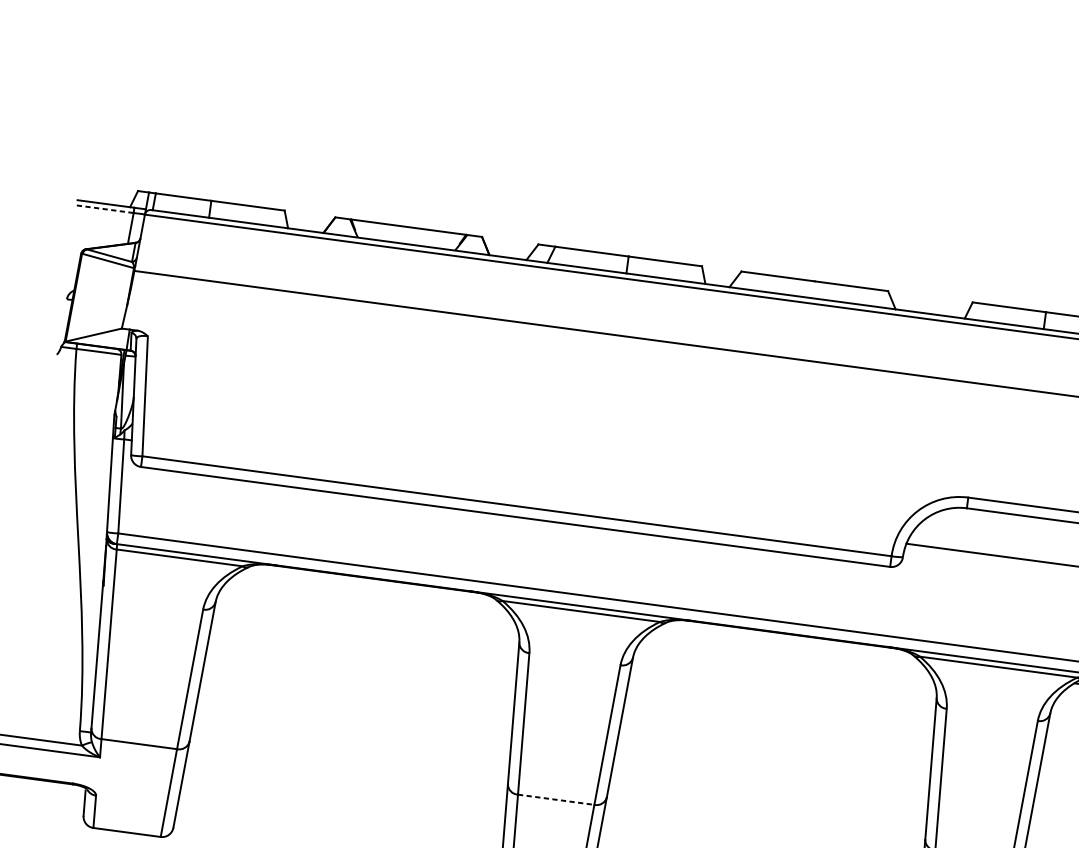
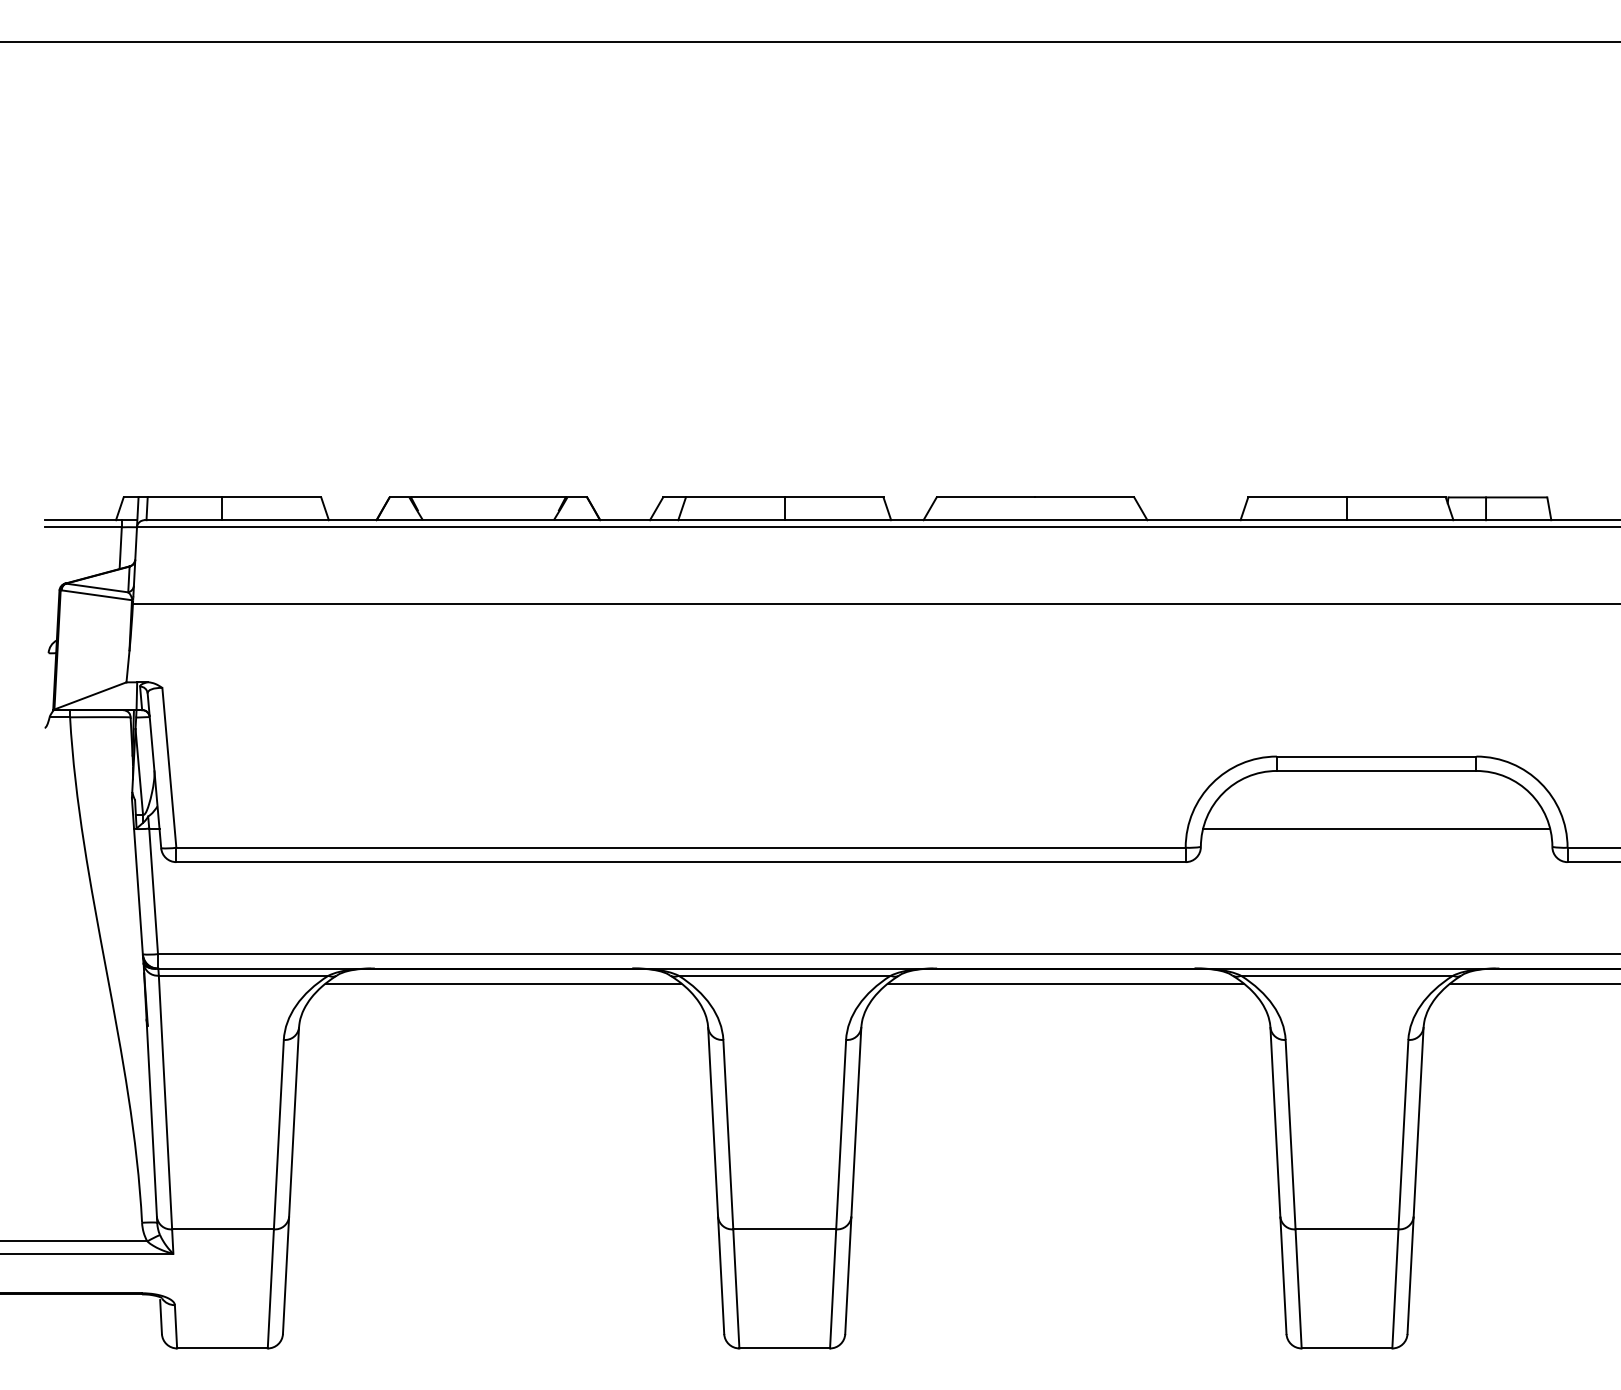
line: (105, 209) -> (84, 527), dashed -> solid
line: (371, 589) -> (503, 983), added
line: (788, 645) -> (1065, 983), added
line: (556, 799) -> (785, 1229), dashed -> solid

